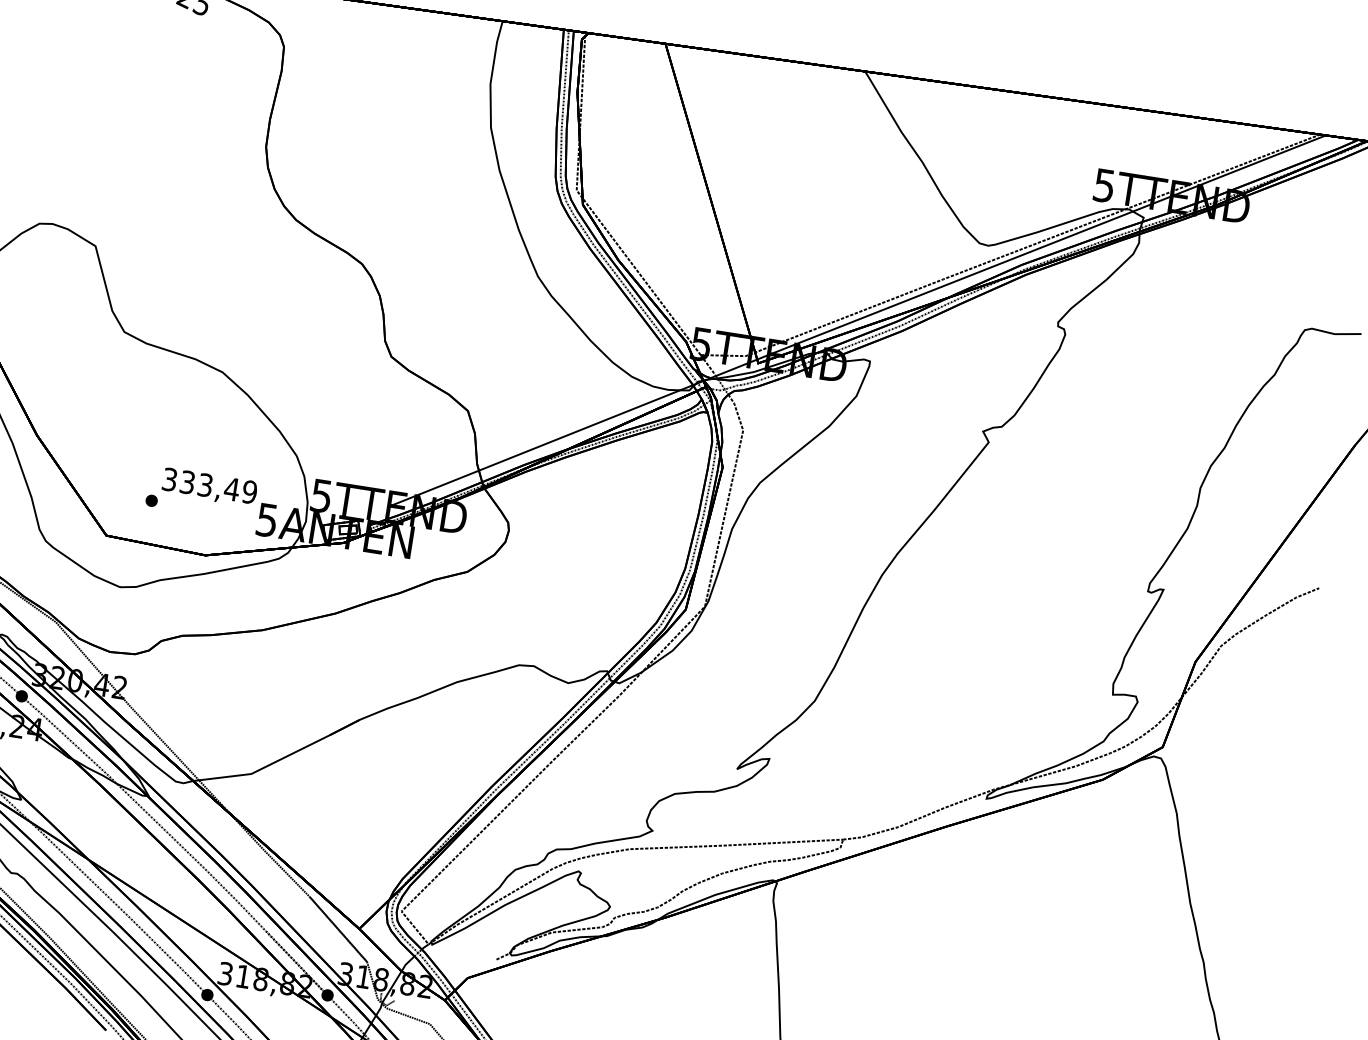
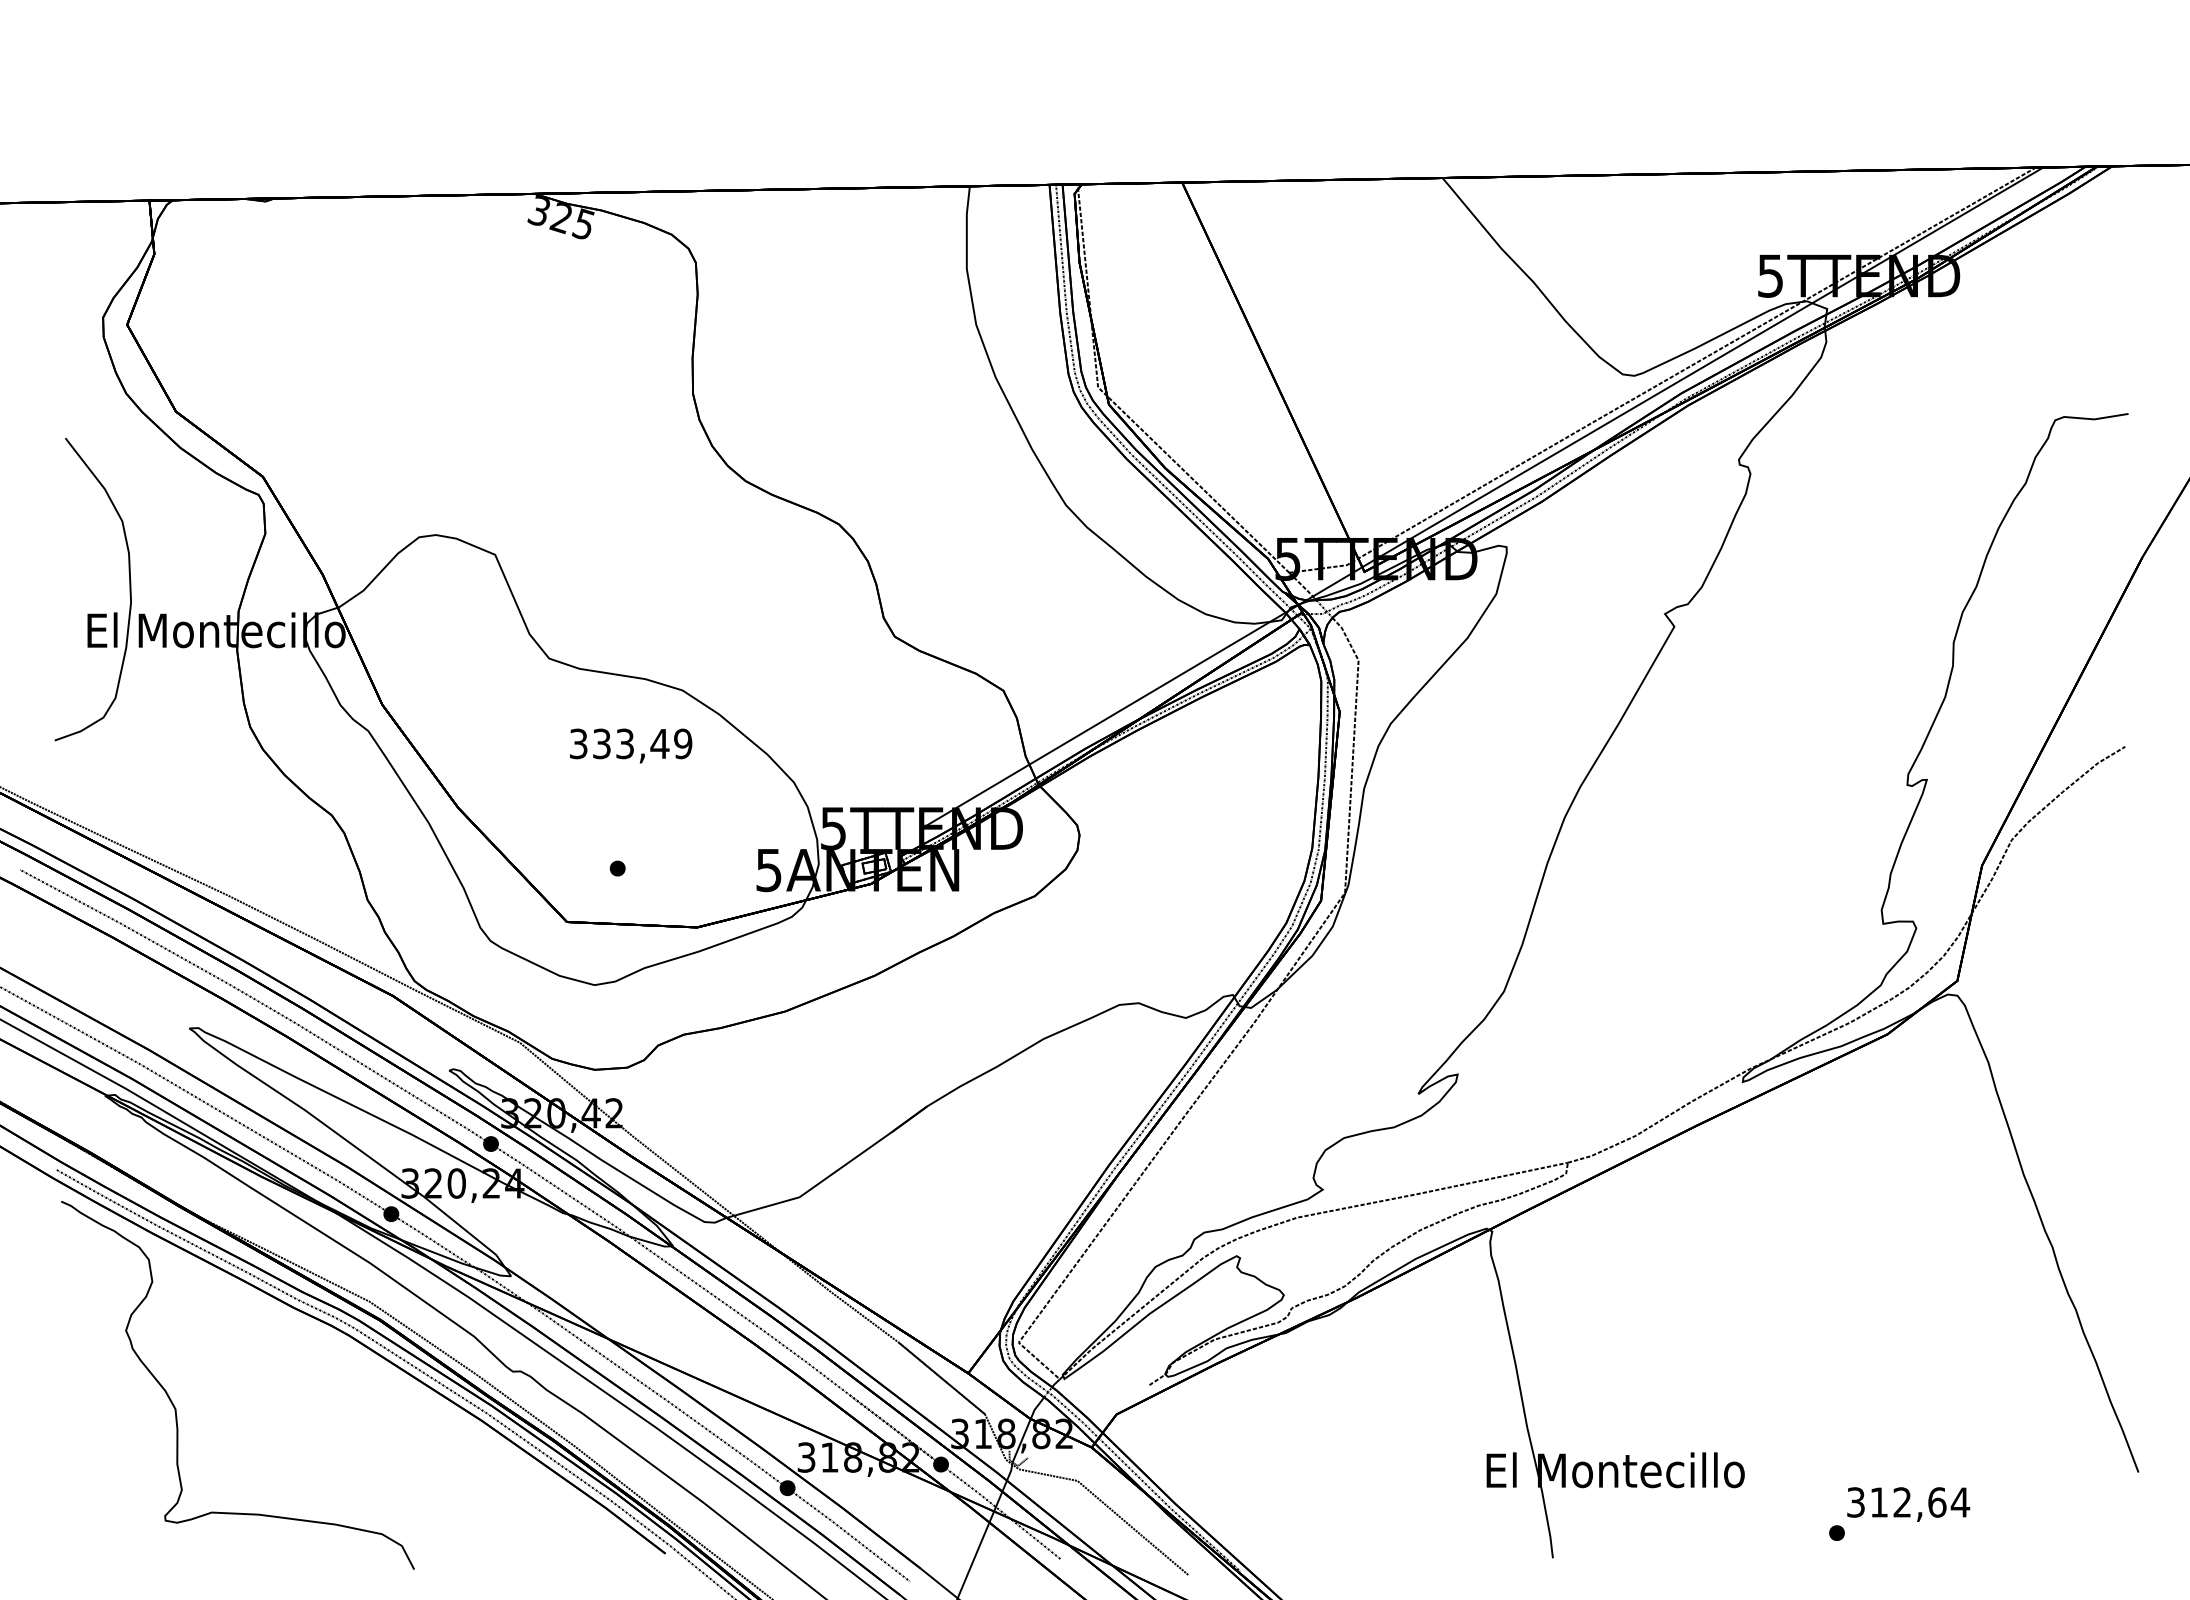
text: (210, 487) -> (631, 745), moved

